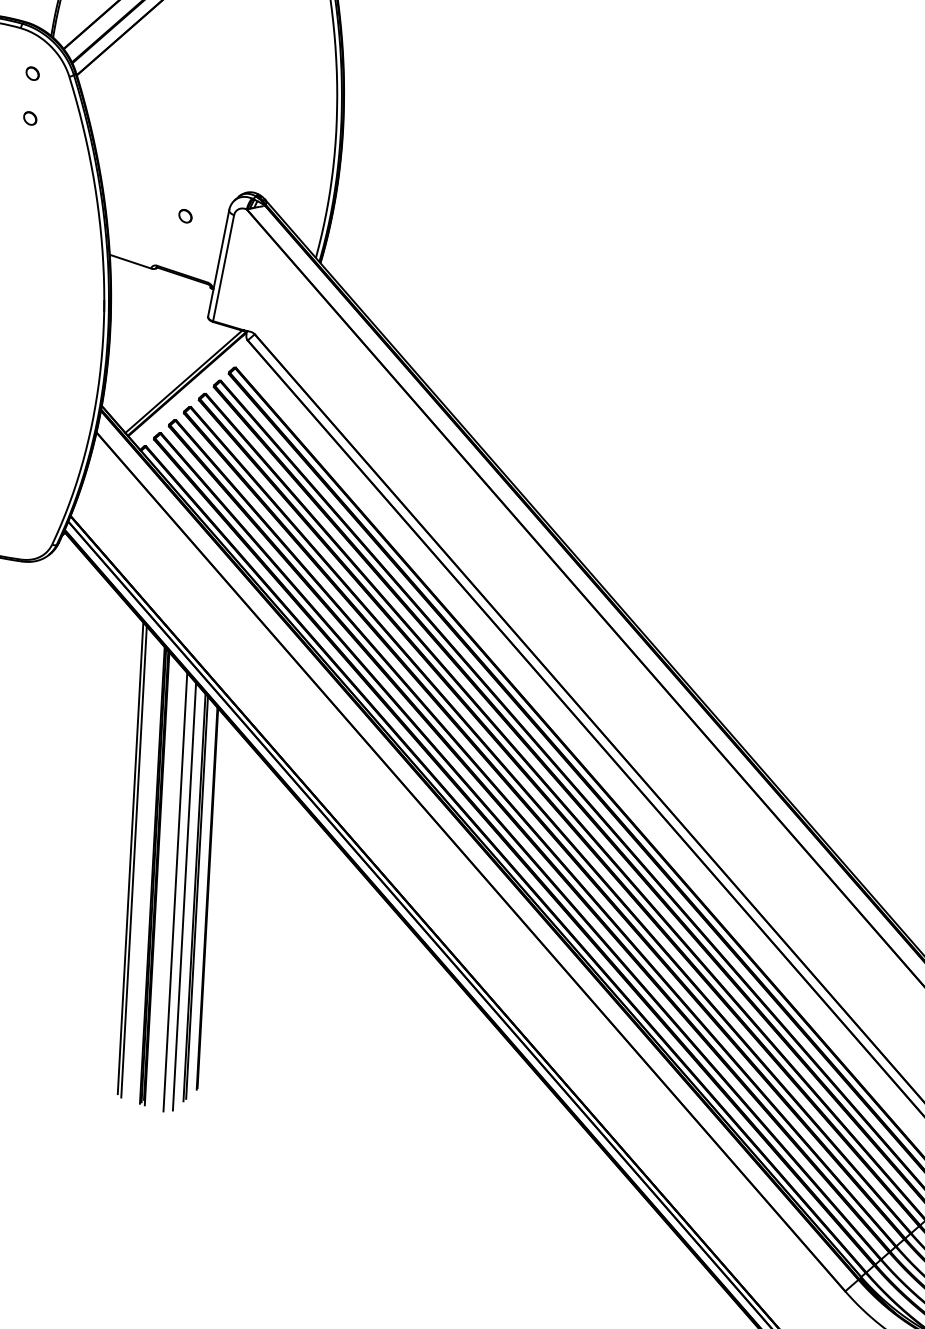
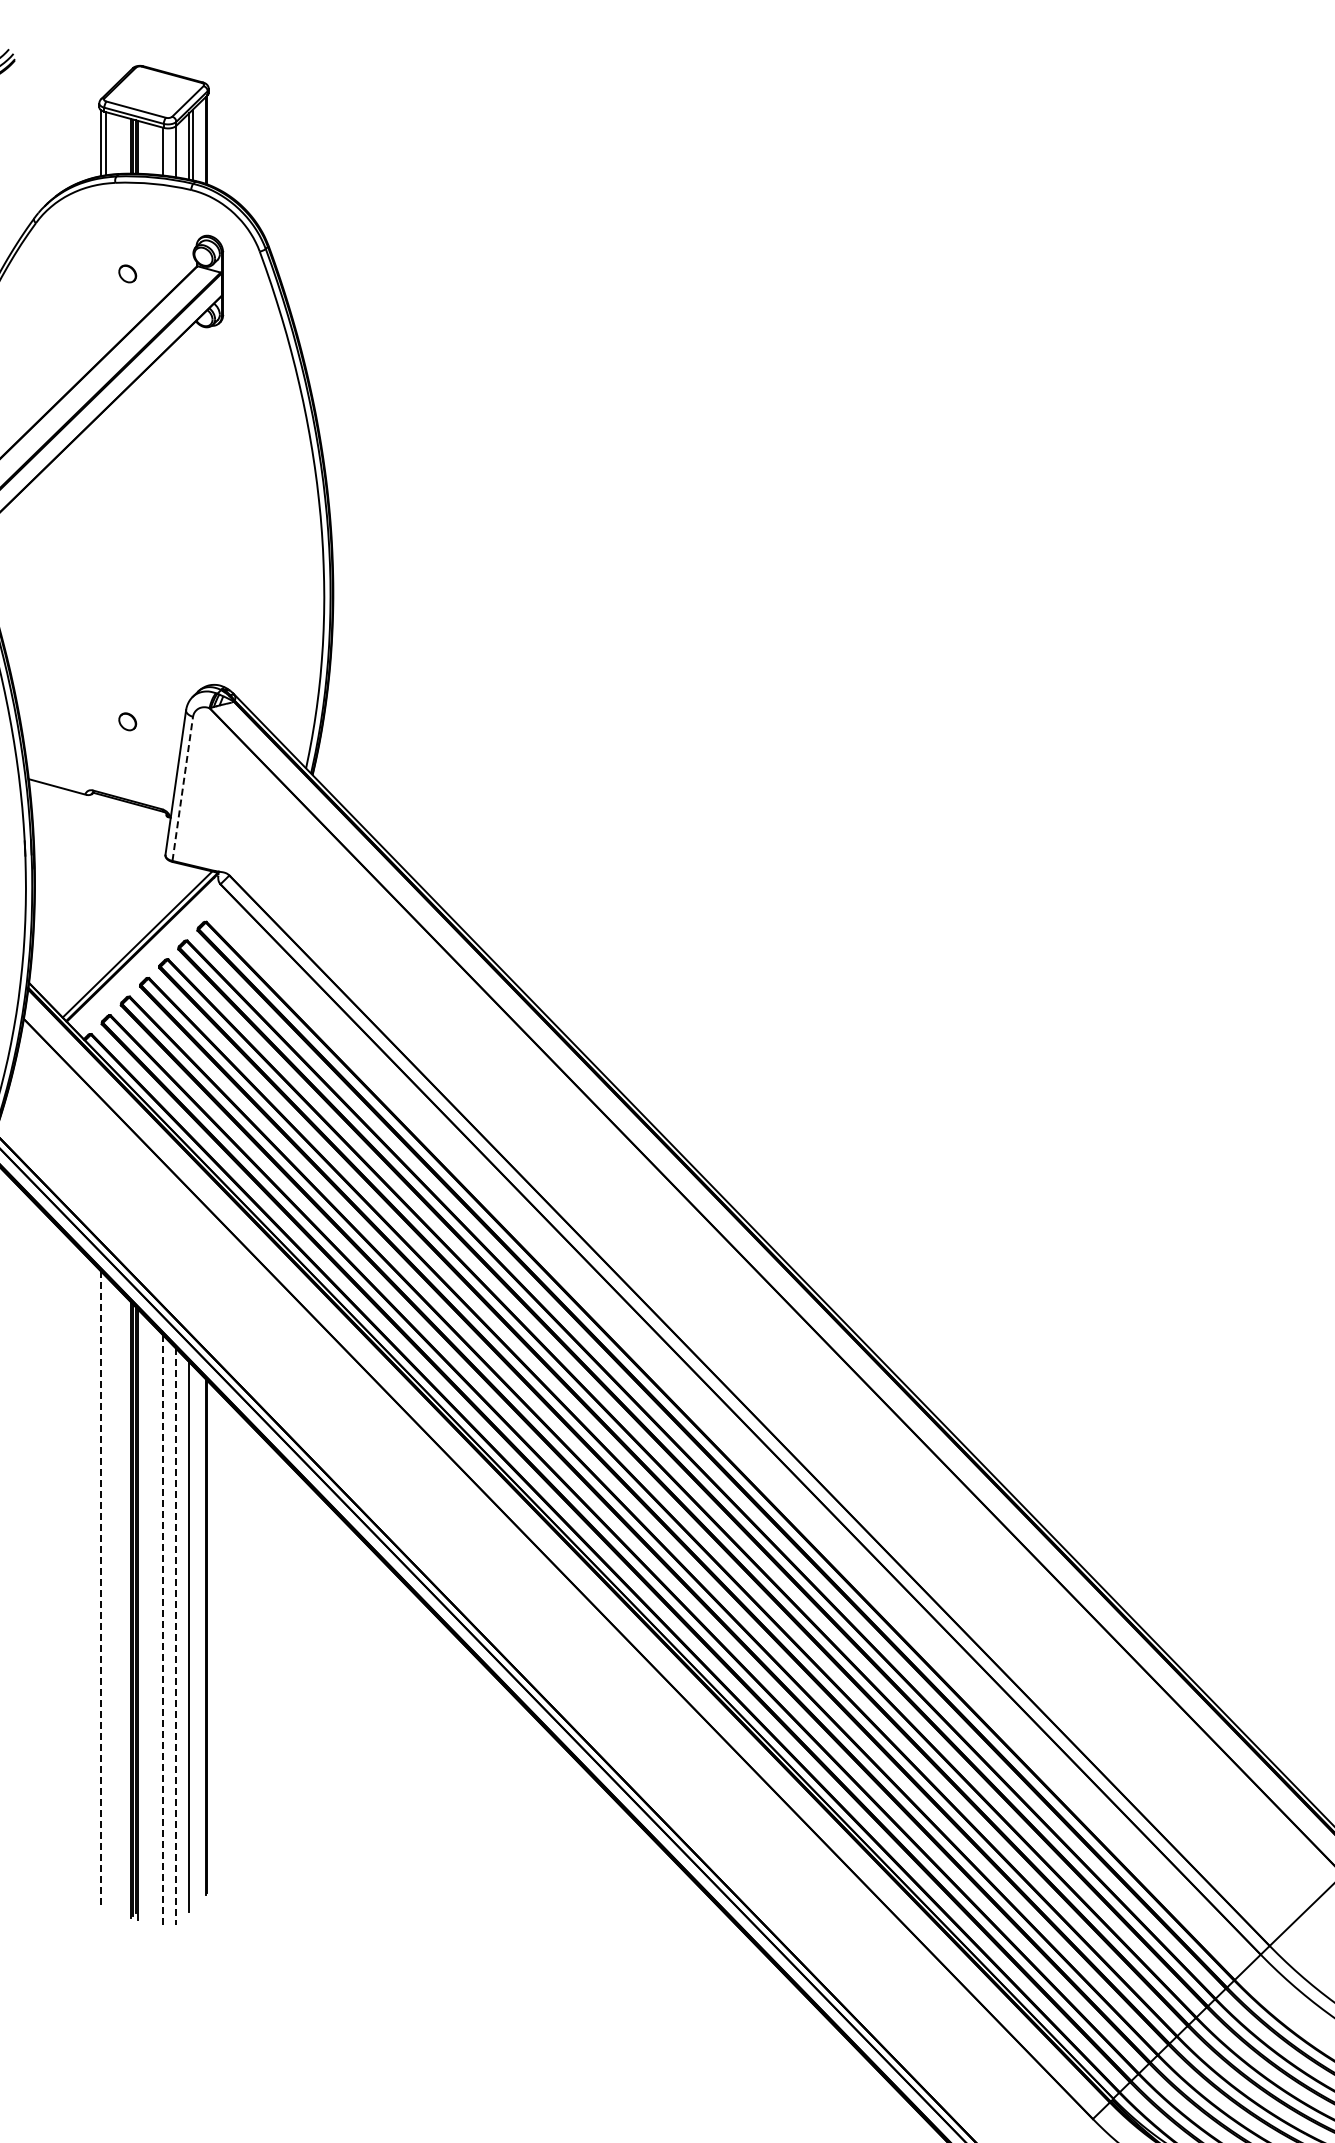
line: (223, 267) -> (182, 788), solid -> dashed
line: (130, 858) -> (100, 1589), solid -> dashed
line: (133, 861) -> (105, 1593), removed
line: (175, 892) -> (163, 1631), solid -> dashed
line: (184, 897) -> (175, 1637), solid -> dashed
line: (196, 897) -> (192, 1636), removed

